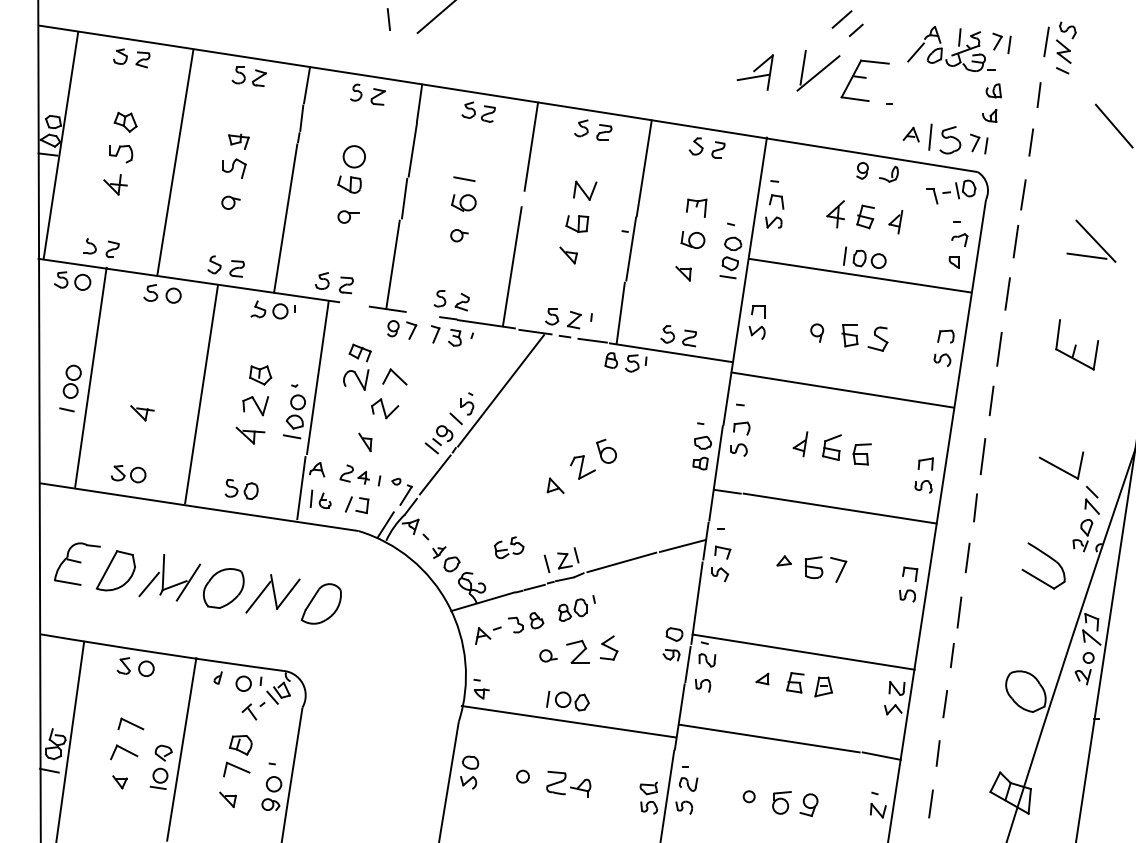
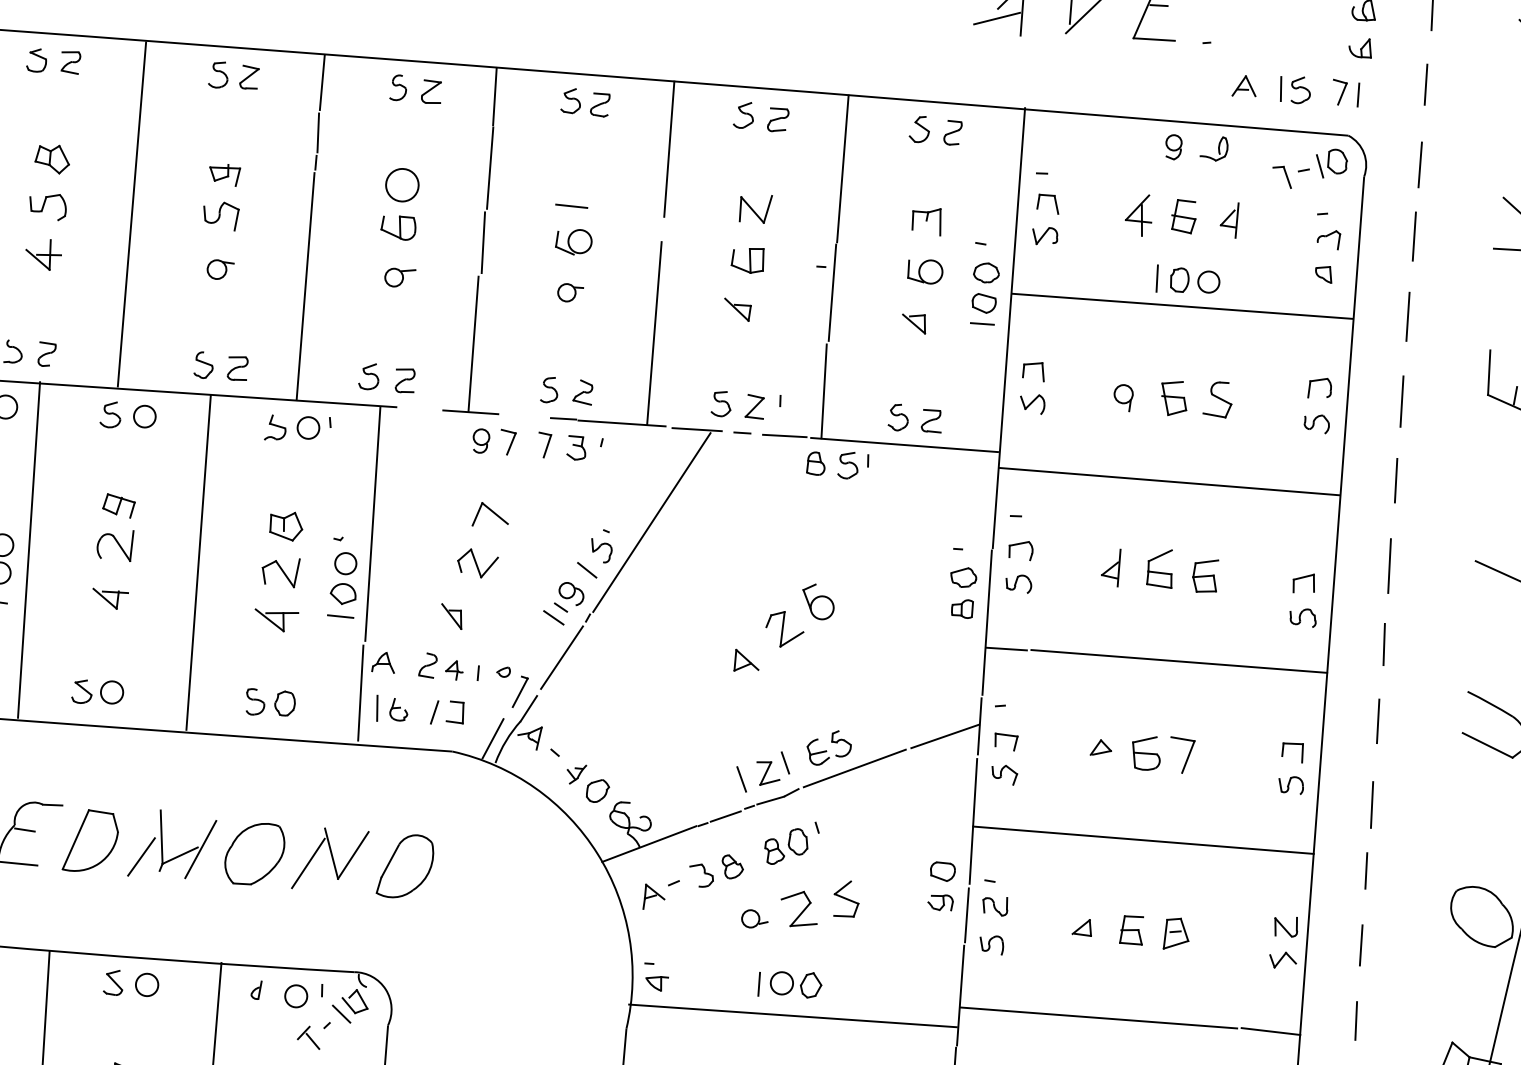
part: (944, 139) -> (1294, 90), size x0.62
part: (357, 366) -> (116, 526), moved
part: (509, 547) -> (829, 747), moved
line: (803, 651) -> (1143, 839), moved

